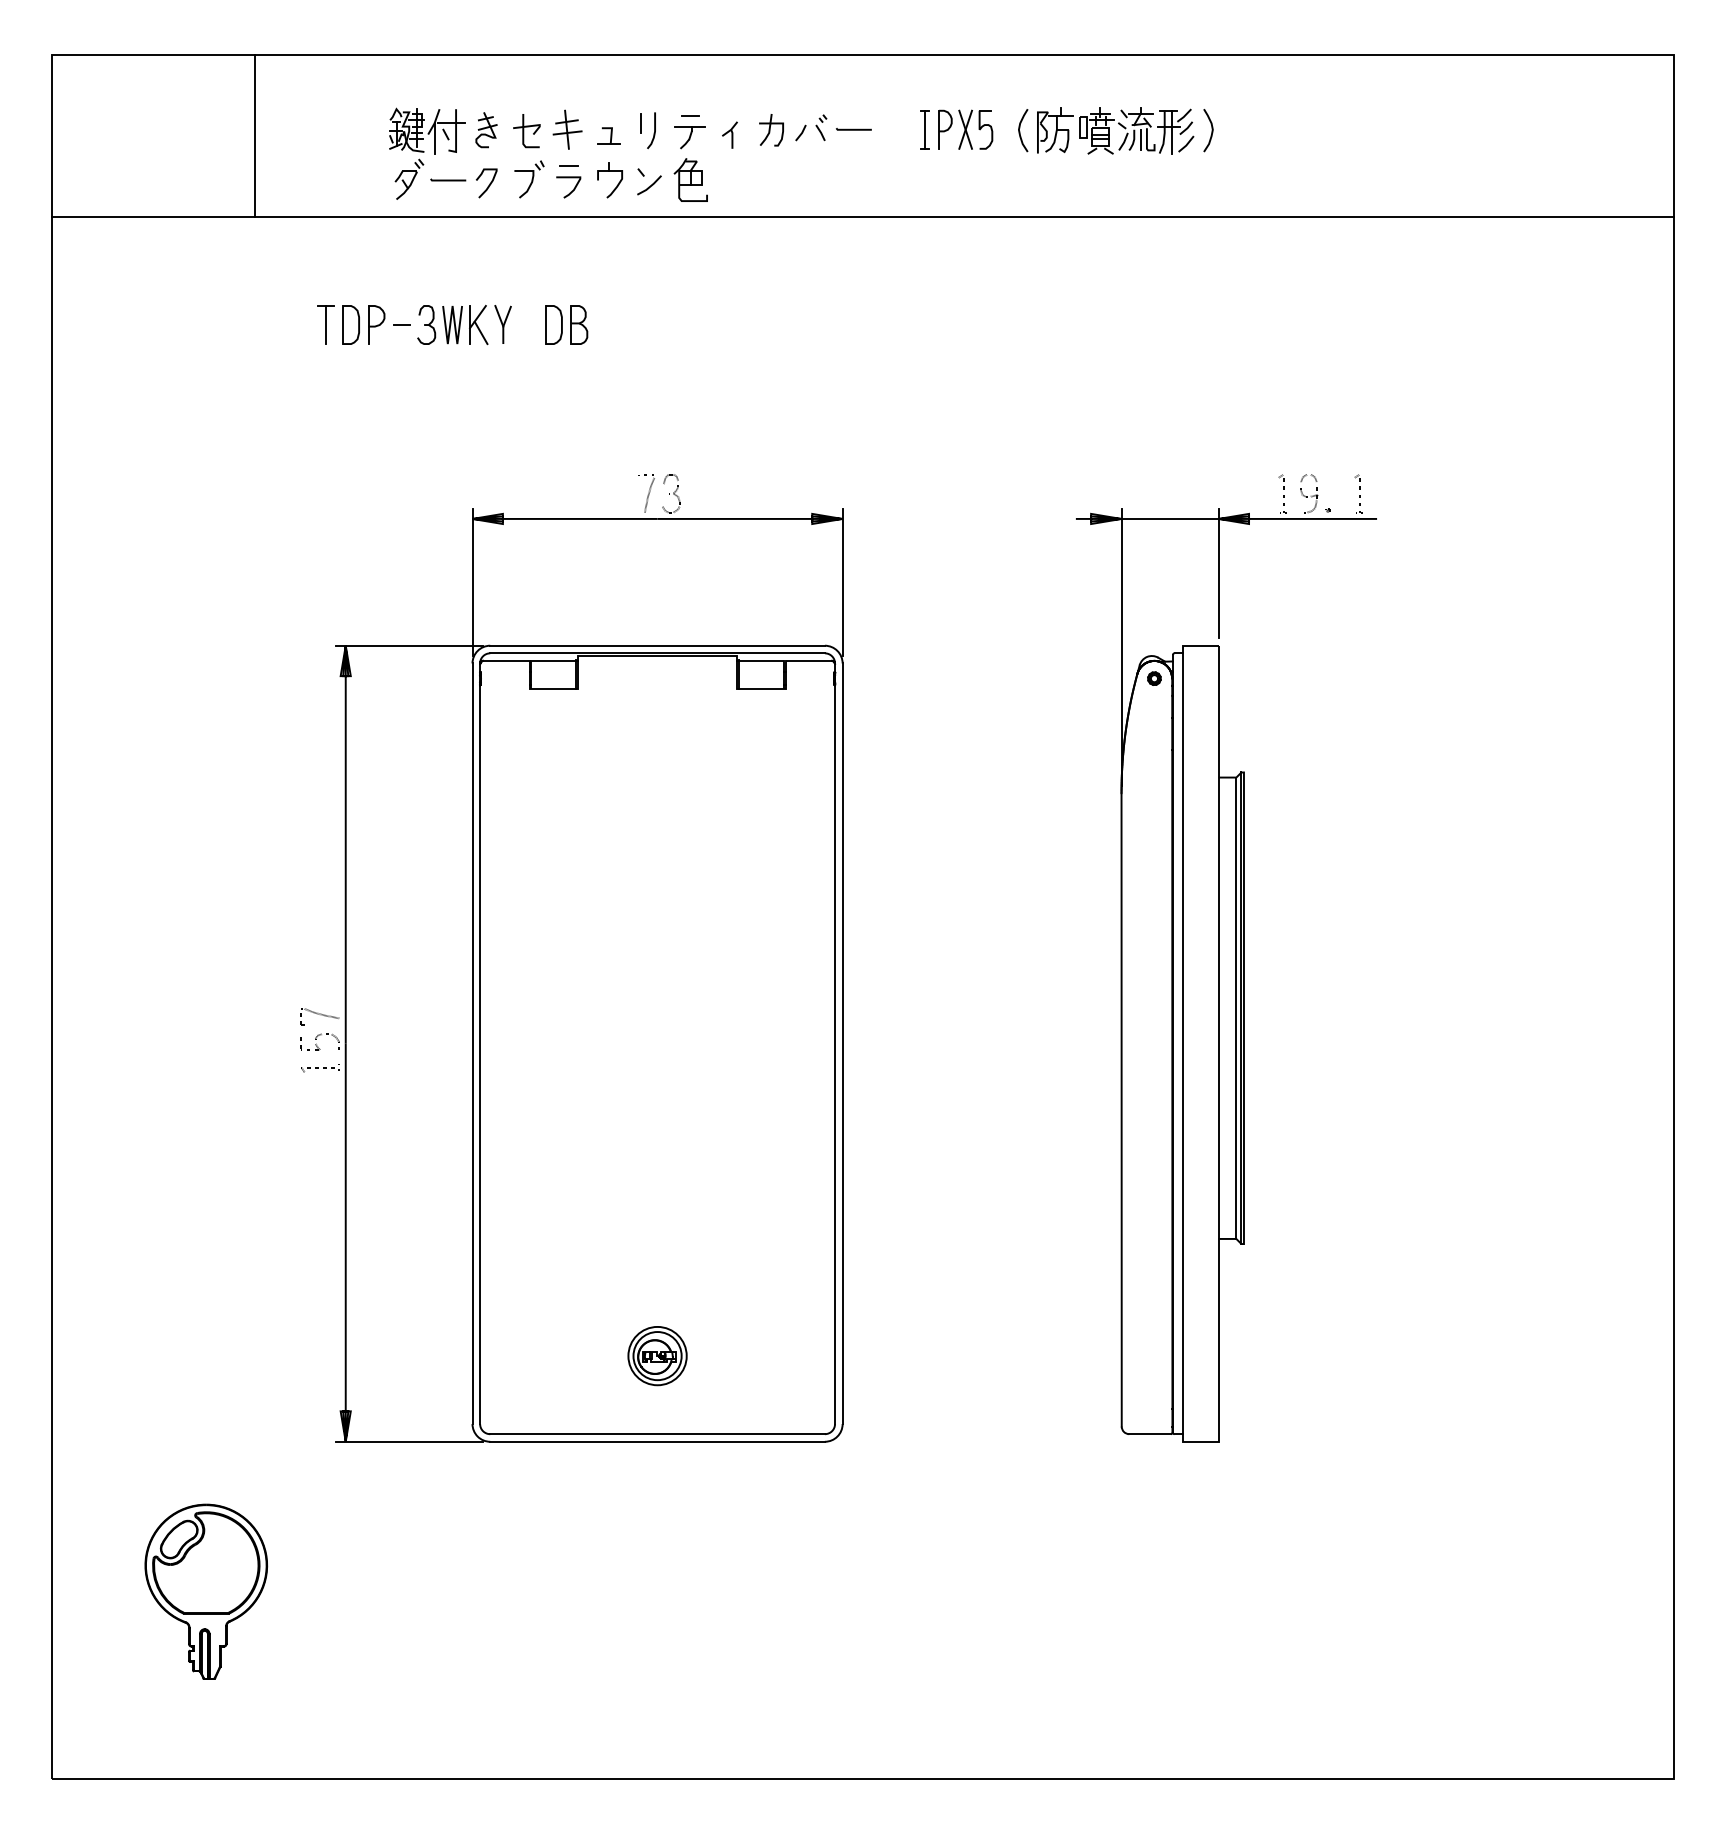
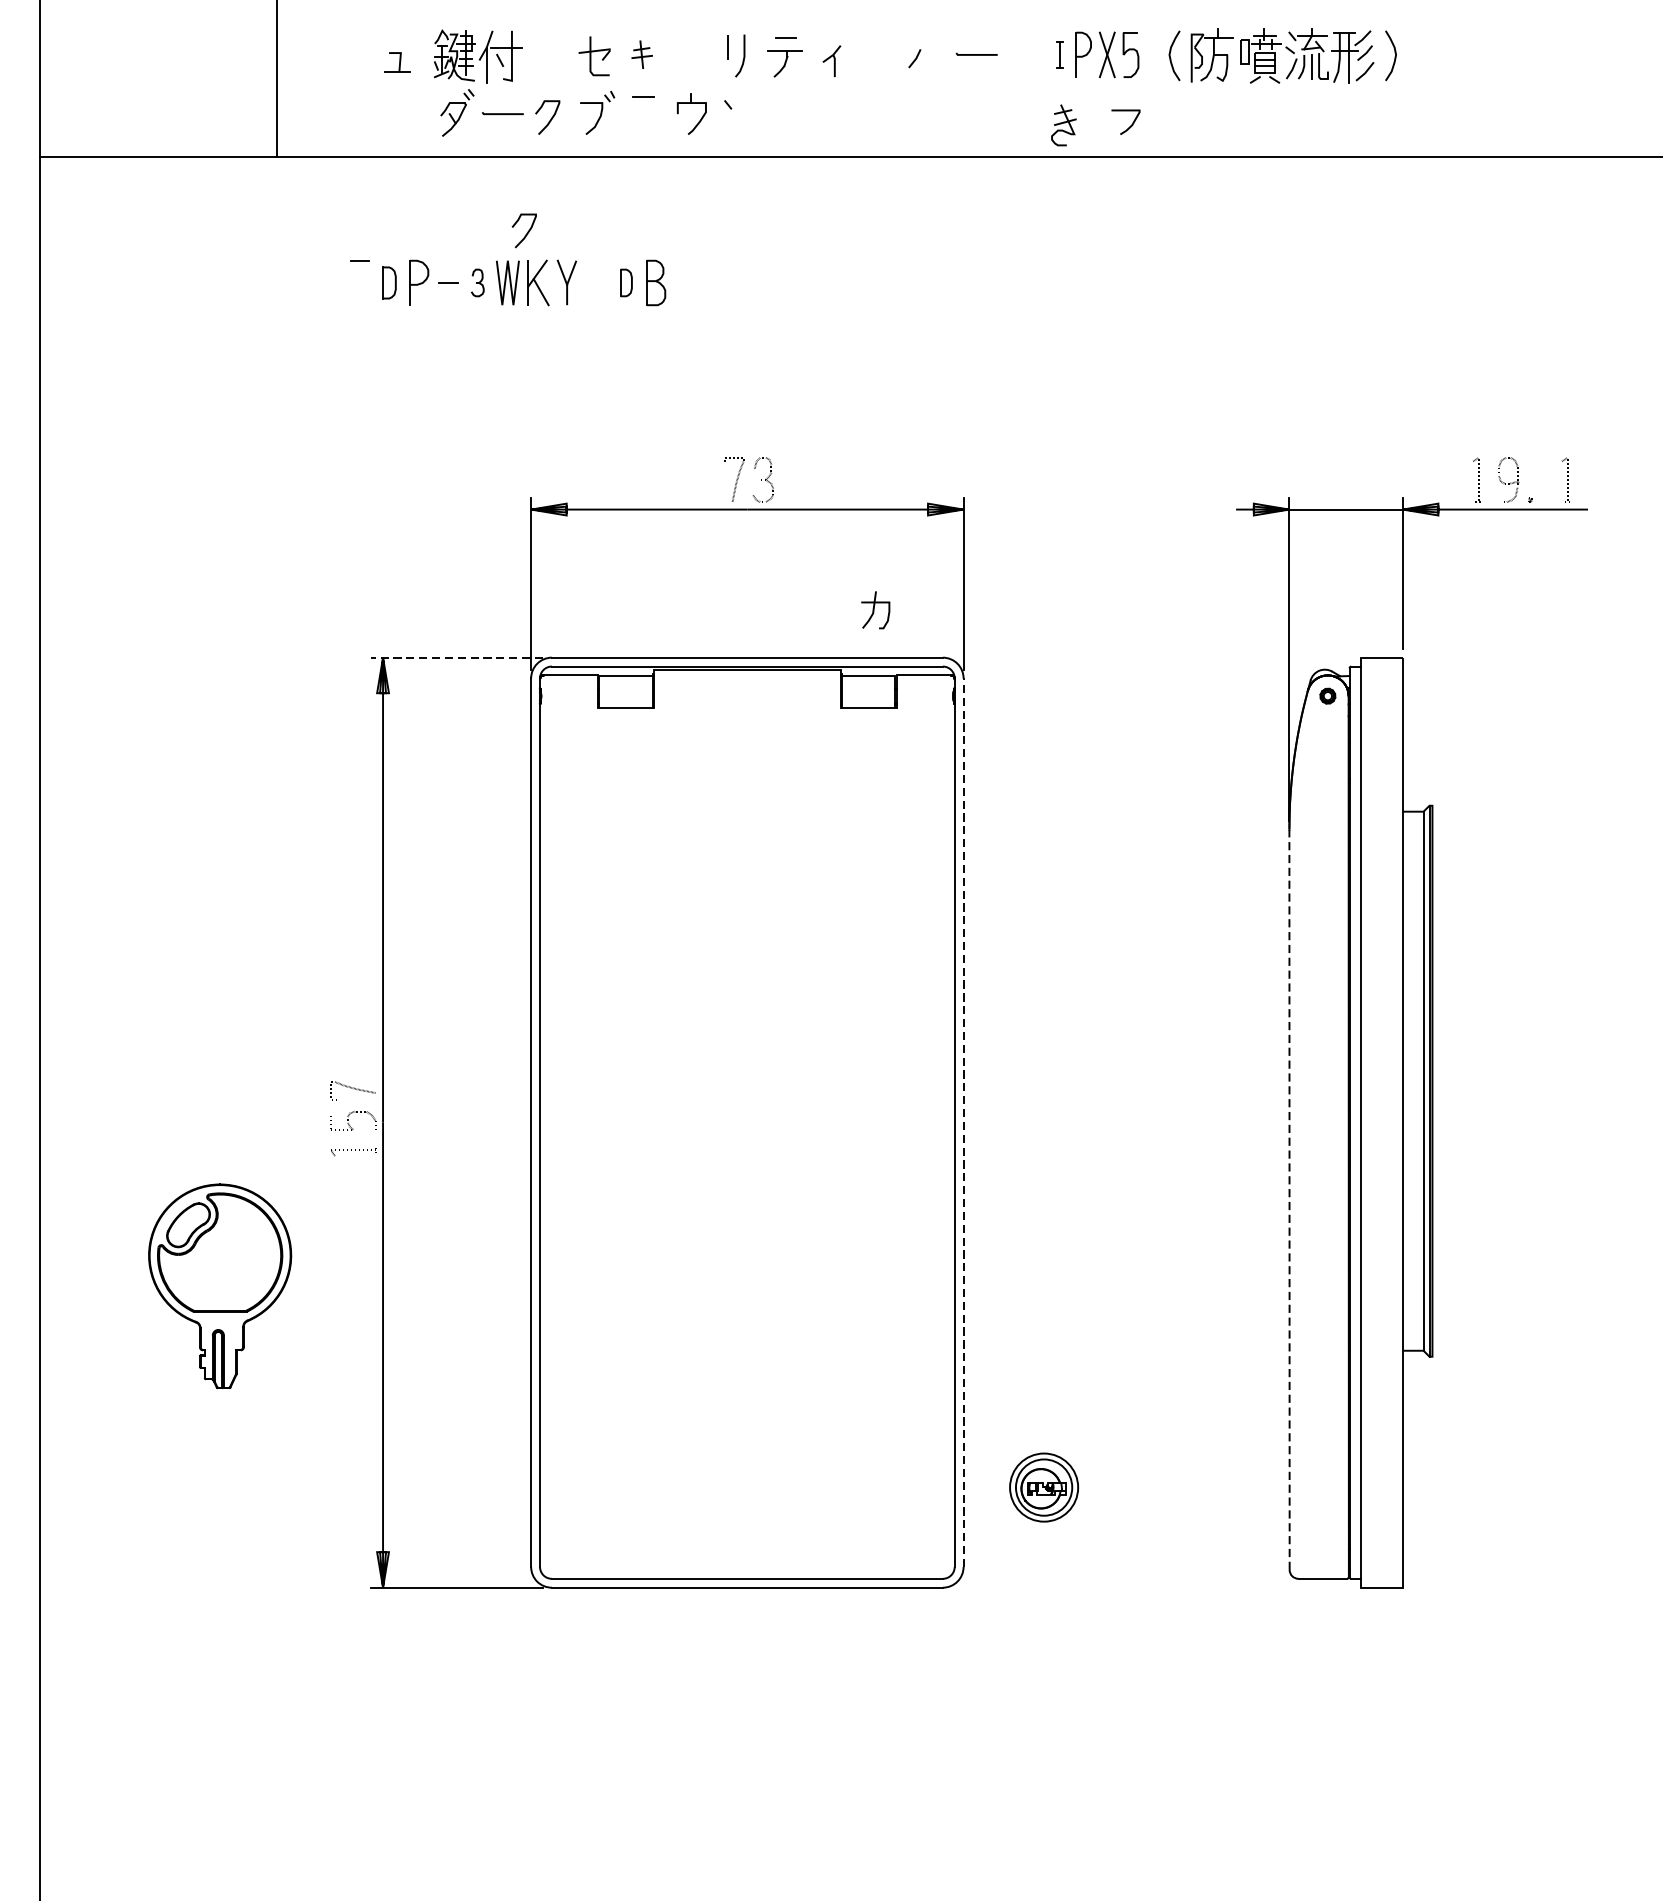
part: (821, 127) -> (938, 52), removed
part: (567, 129) -> (642, 54), size x0.6
part: (924, 129) -> (1059, 54), size x0.6
part: (486, 130) -> (1063, 125), moved
part: (771, 130) -> (875, 610), moved
part: (608, 135) -> (396, 61), moved
part: (690, 179) -> (785, 112), removed
line: (650, 185) -> (739, 119), removed
curve: (570, 191) -> (1128, 127), moved
curve: (468, 282) -> (526, 233), added
part: (350, 324) -> (388, 282), size x0.7
part: (426, 324) -> (477, 282), size x0.6
part: (553, 324) -> (625, 282), size x0.6
line: (325, 325) -> (359, 283), removed
line: (409, 645) -> (457, 657), solid -> dashed
line: (842, 1043) -> (963, 1122), solid -> dashed
line: (1121, 1109) -> (1289, 1199), solid -> dashed
part: (657, 1356) -> (1044, 1488), moved
part: (205, 1591) -> (219, 1285), moved

